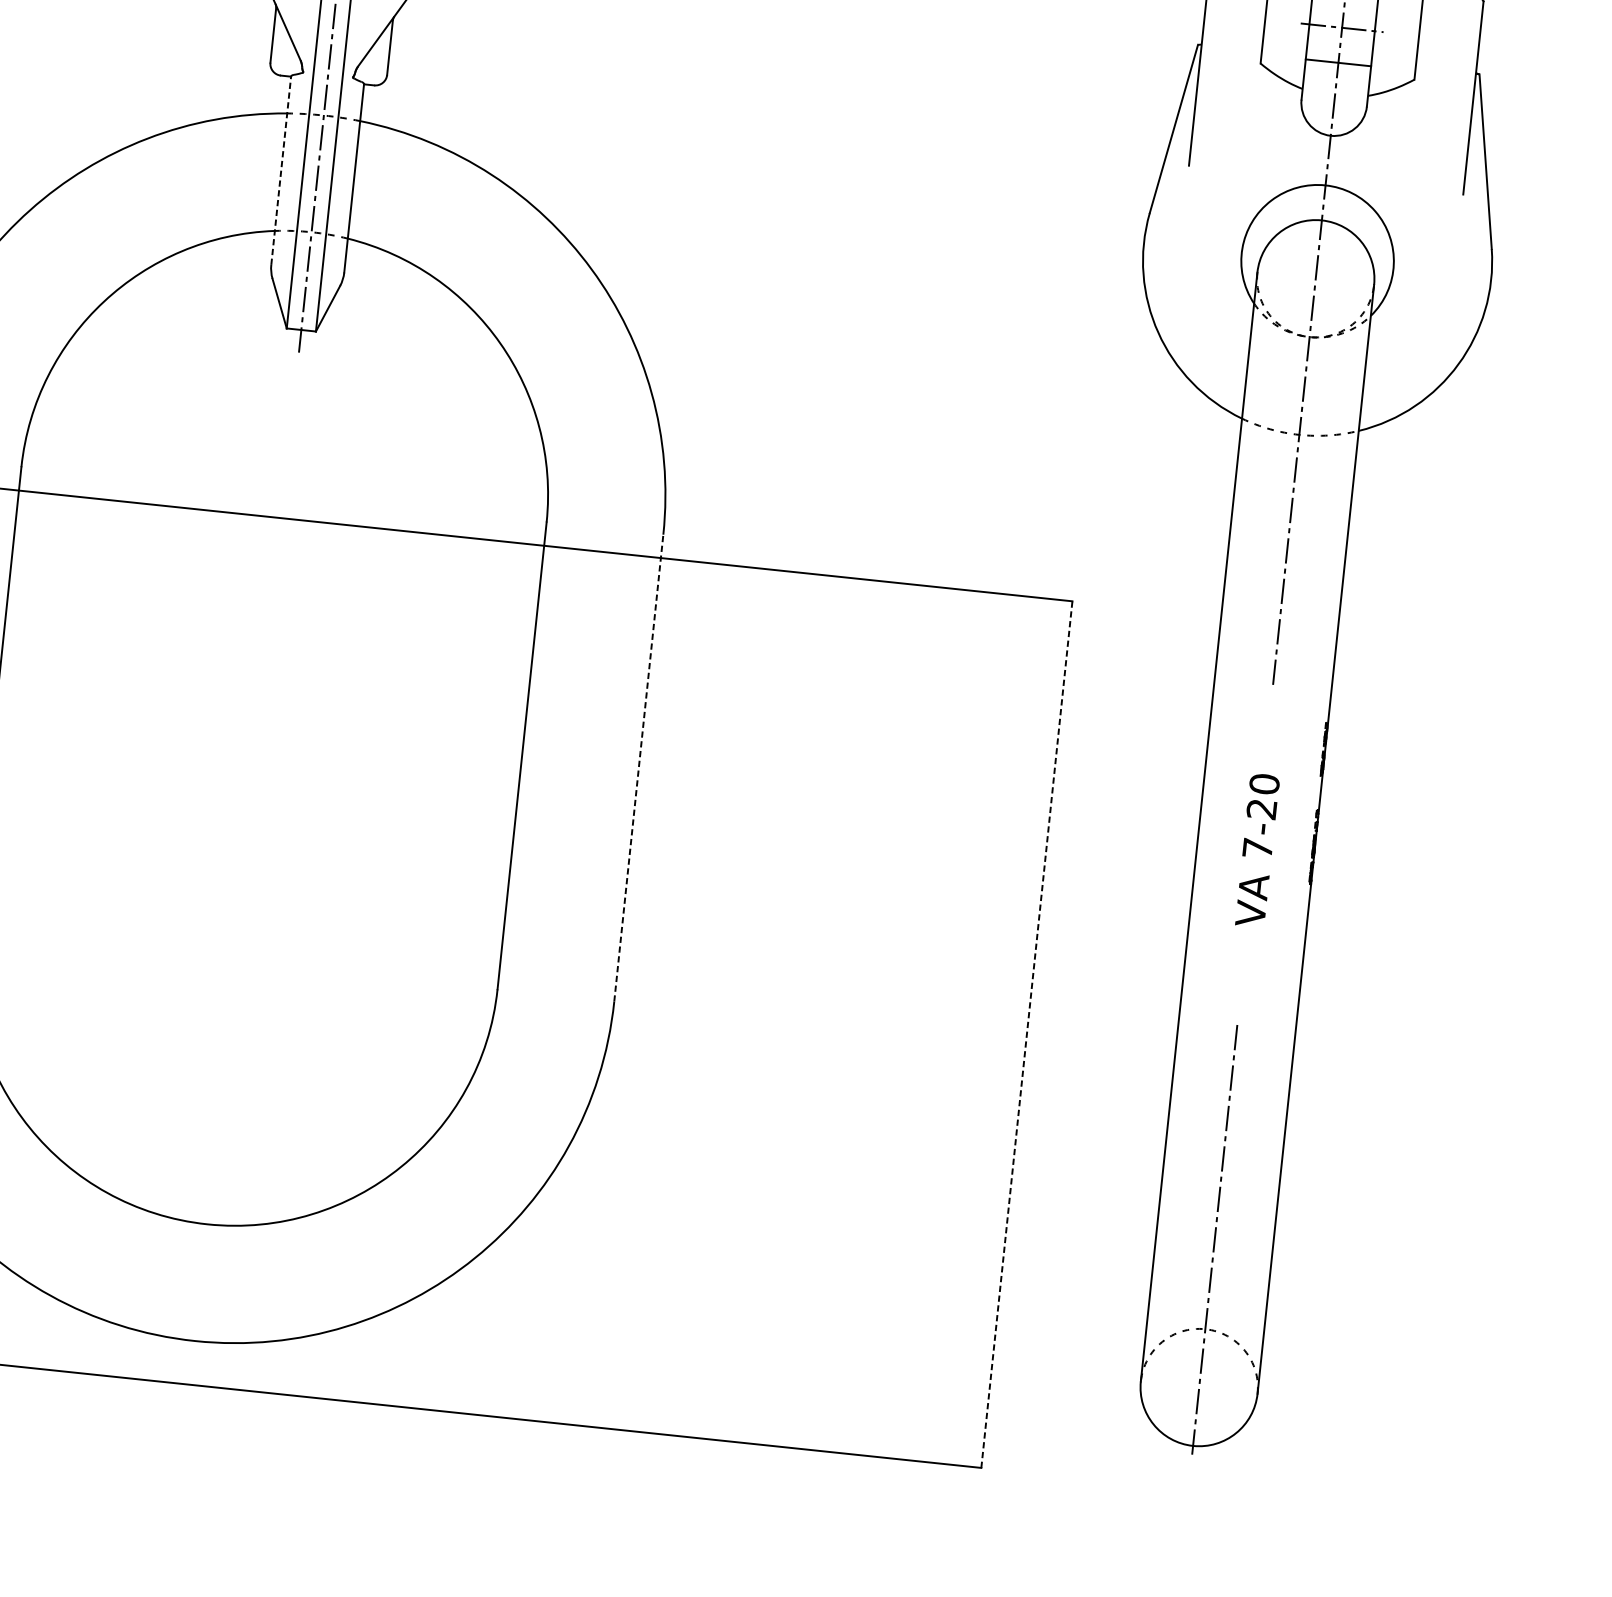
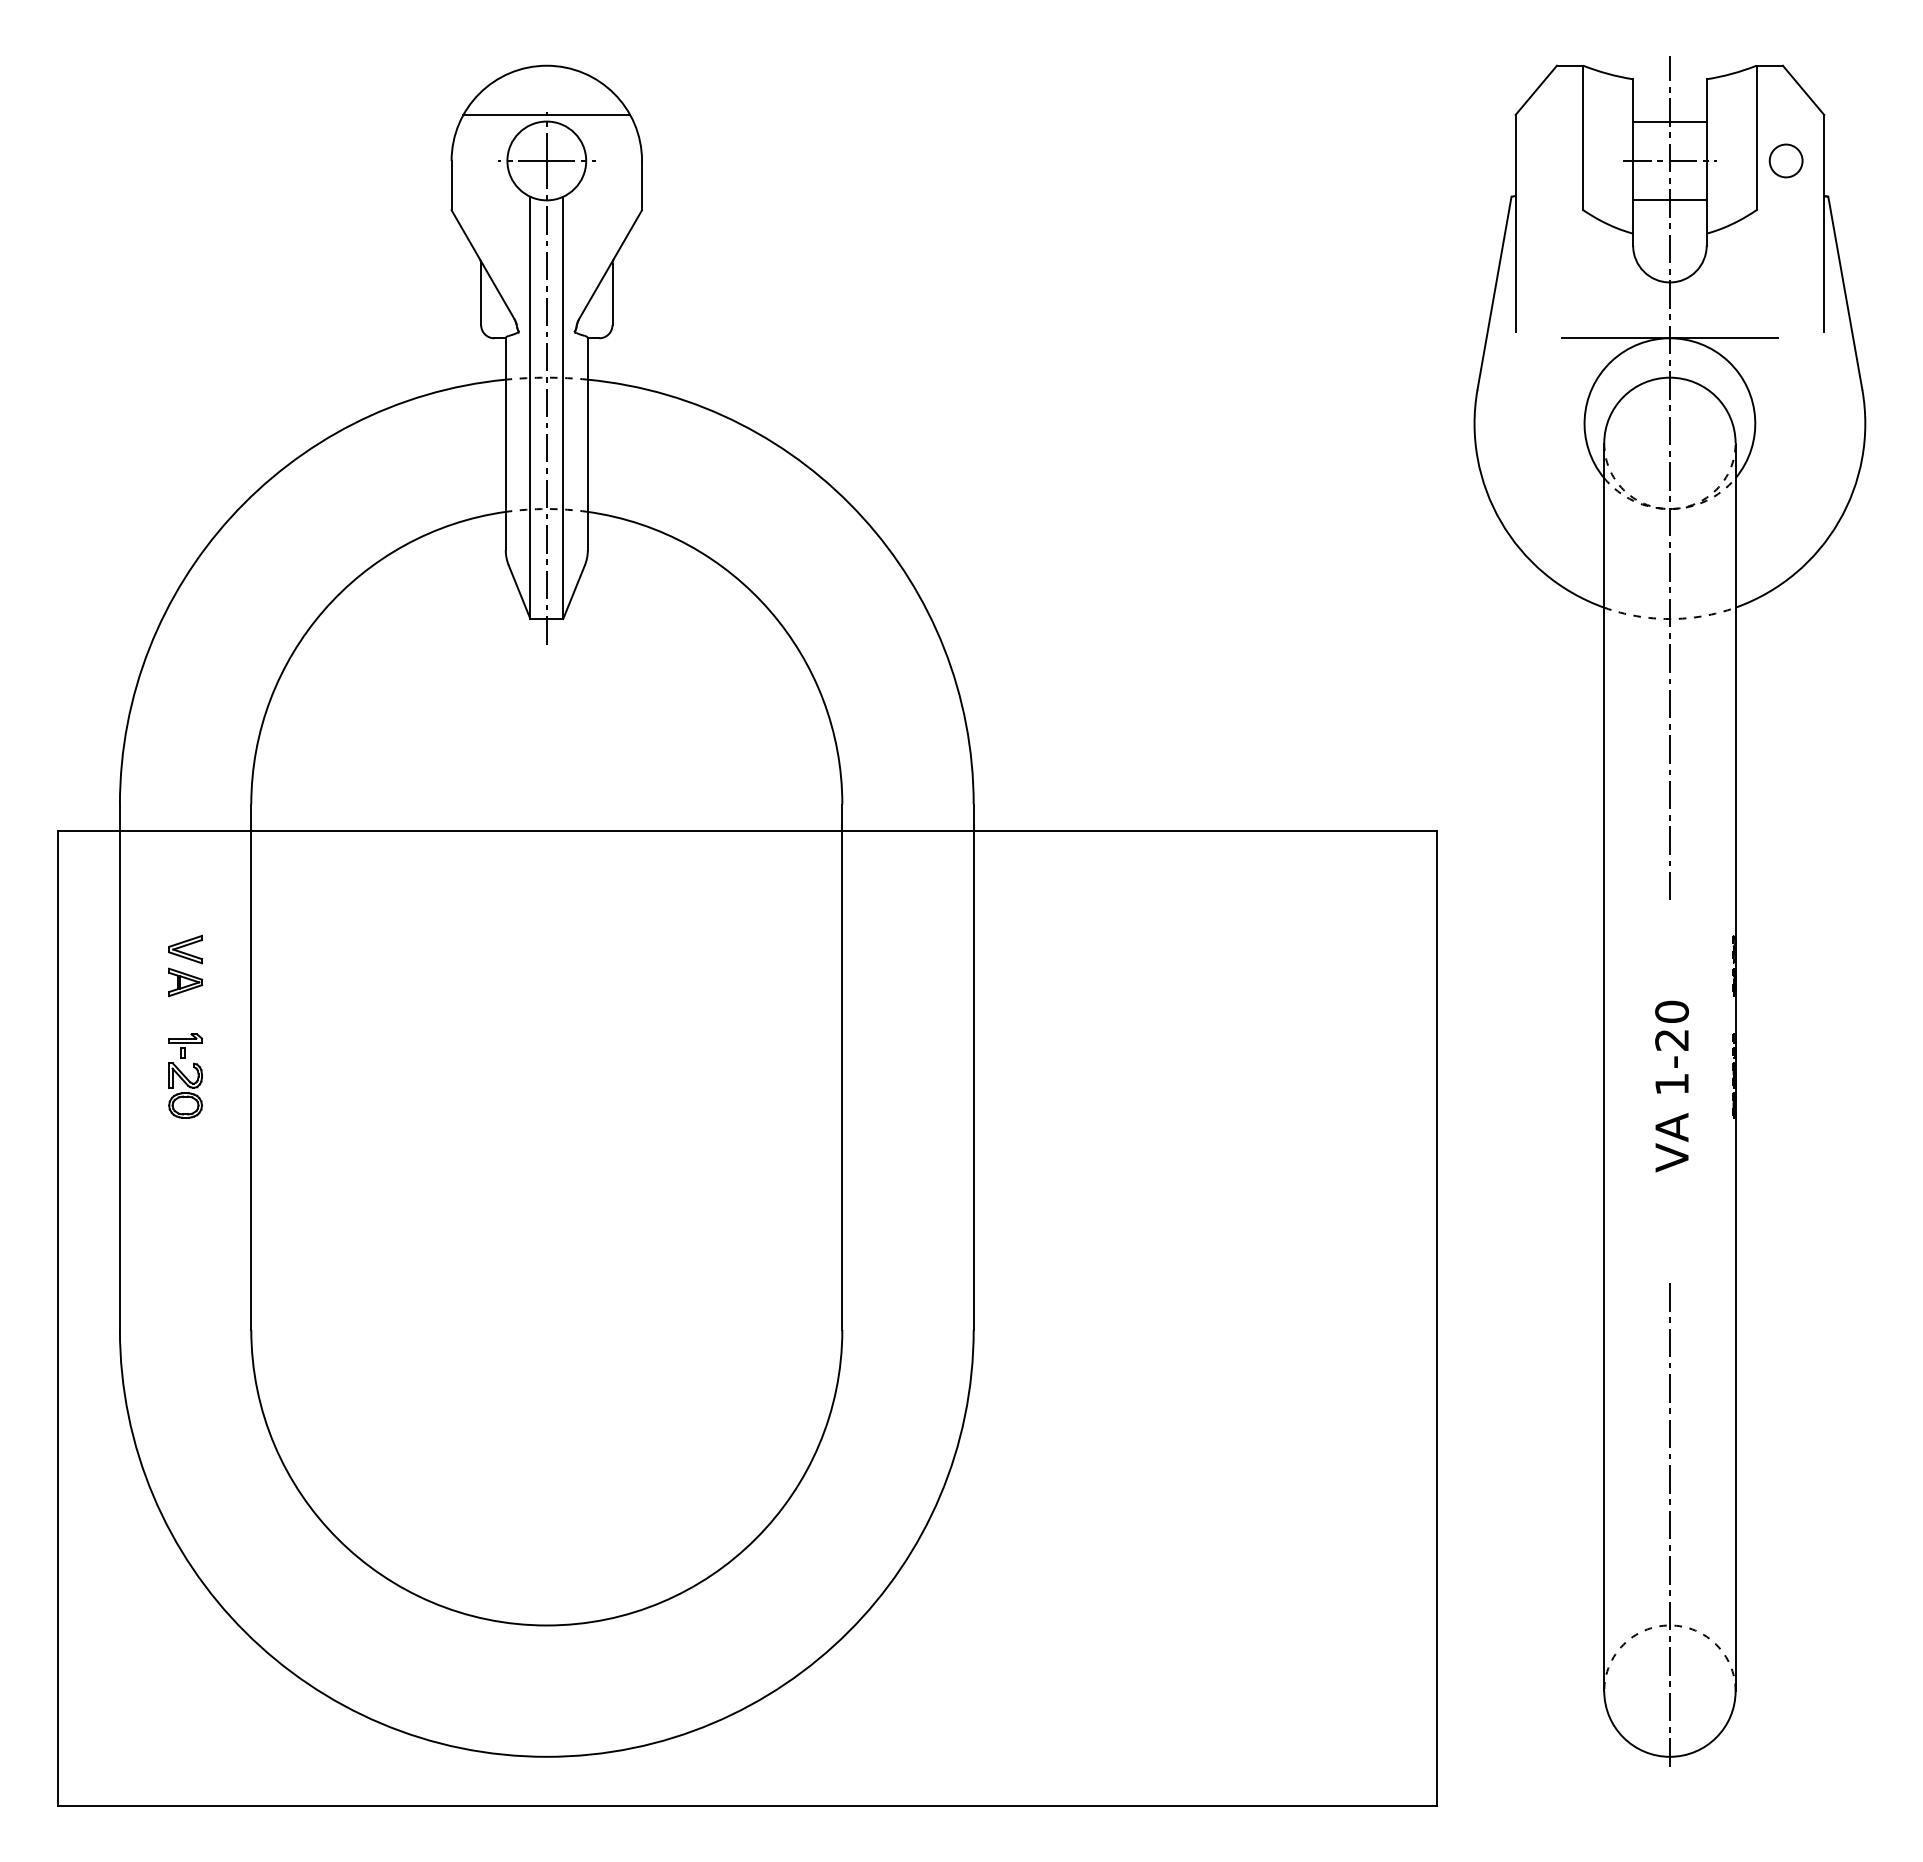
circle: (1444, 38) -> (1785, 160), added
line: (281, 170) -> (505, 443), dashed -> solid
line: (1325, 185) -> (1669, 338), added
line: (638, 768) -> (973, 1067), dashed -> solid
text: (1257, 848) -> (1671, 1084), 7-20 -> 1-20
line: (1026, 1034) -> (1436, 1318), dashed -> solid

